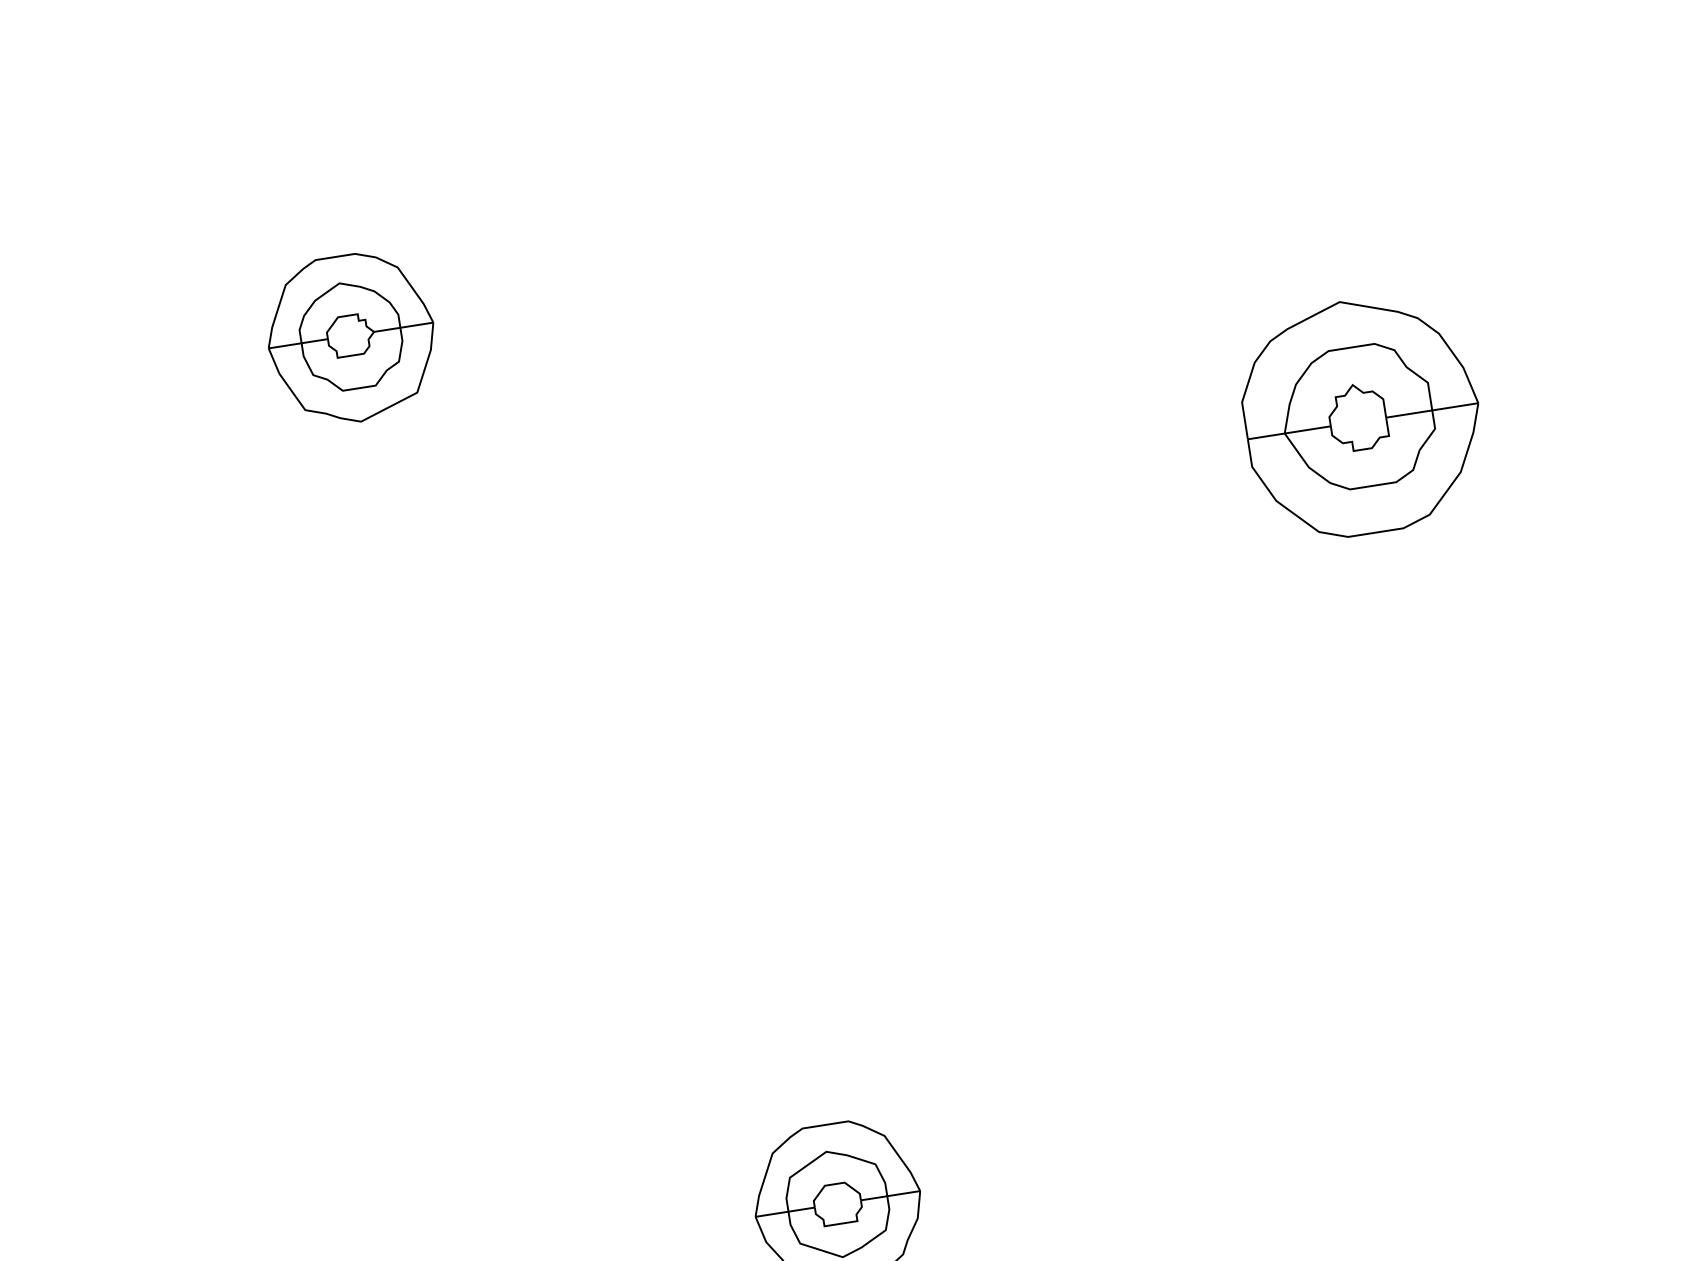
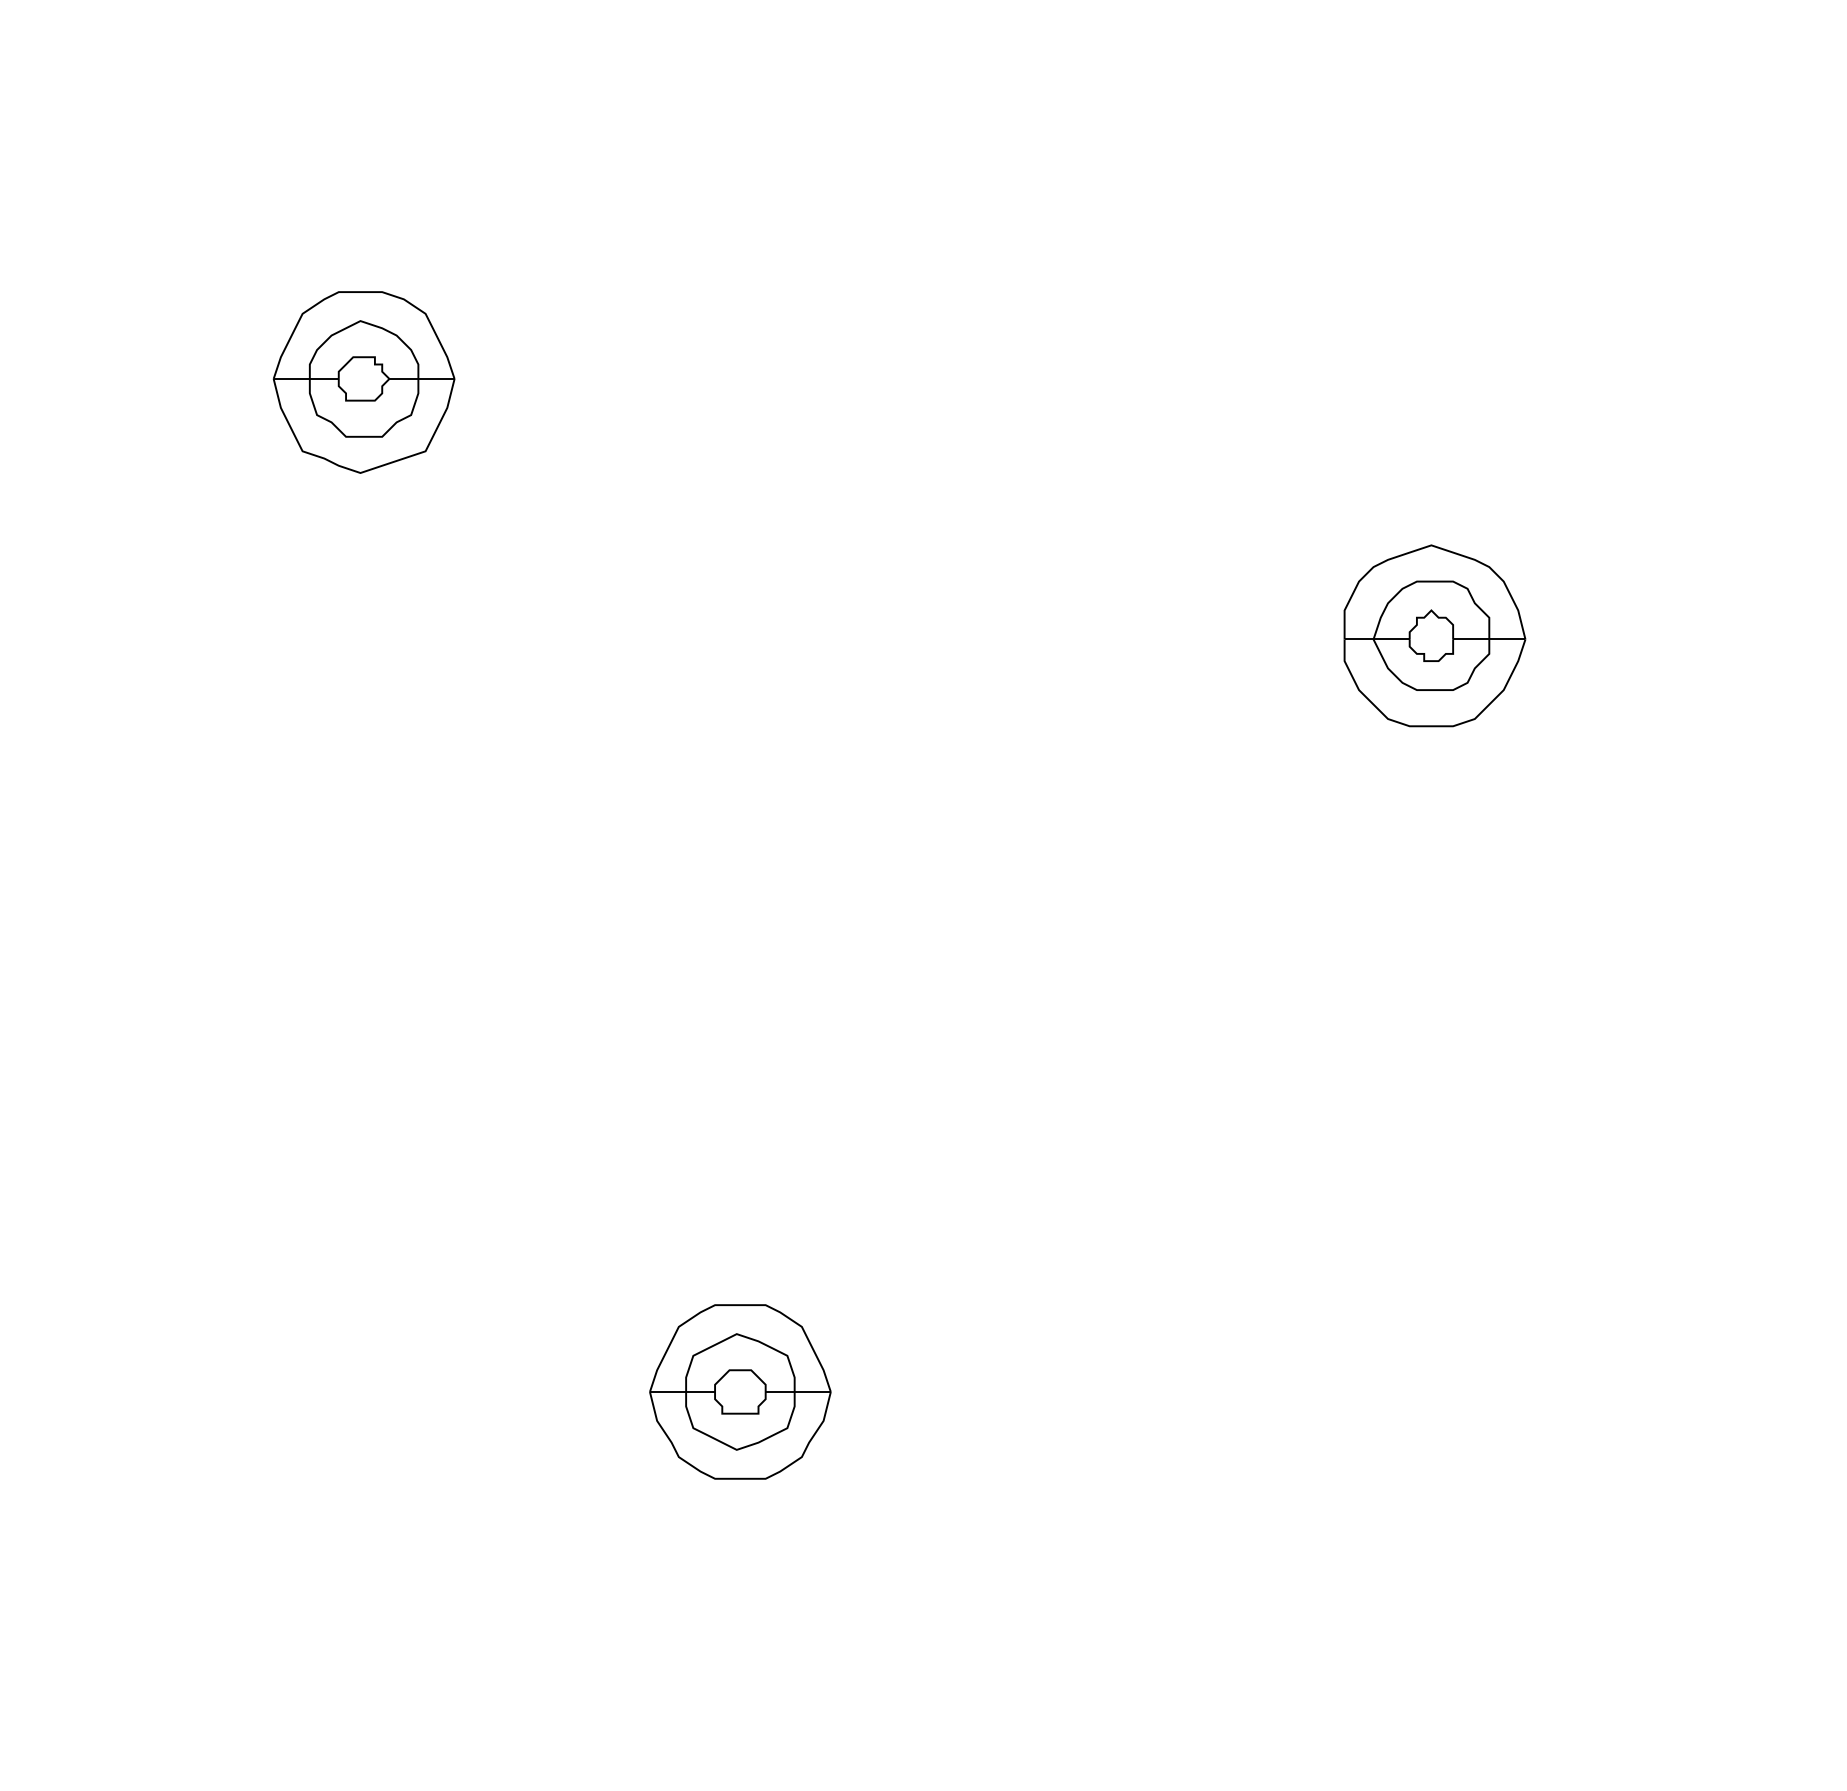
part: (1361, 416) -> (1434, 635), size x0.71

